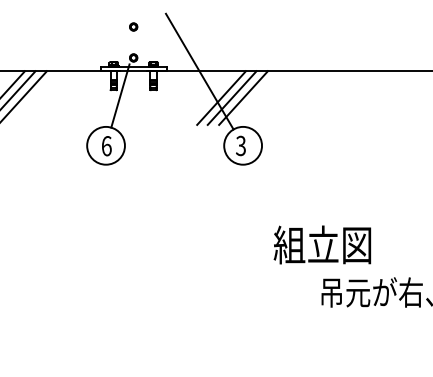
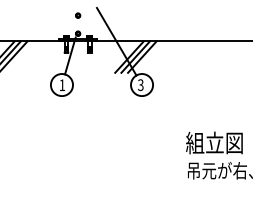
text: (106, 146) -> (62, 85), 6 -> 1
text: (322, 244) -> (214, 142), moved

